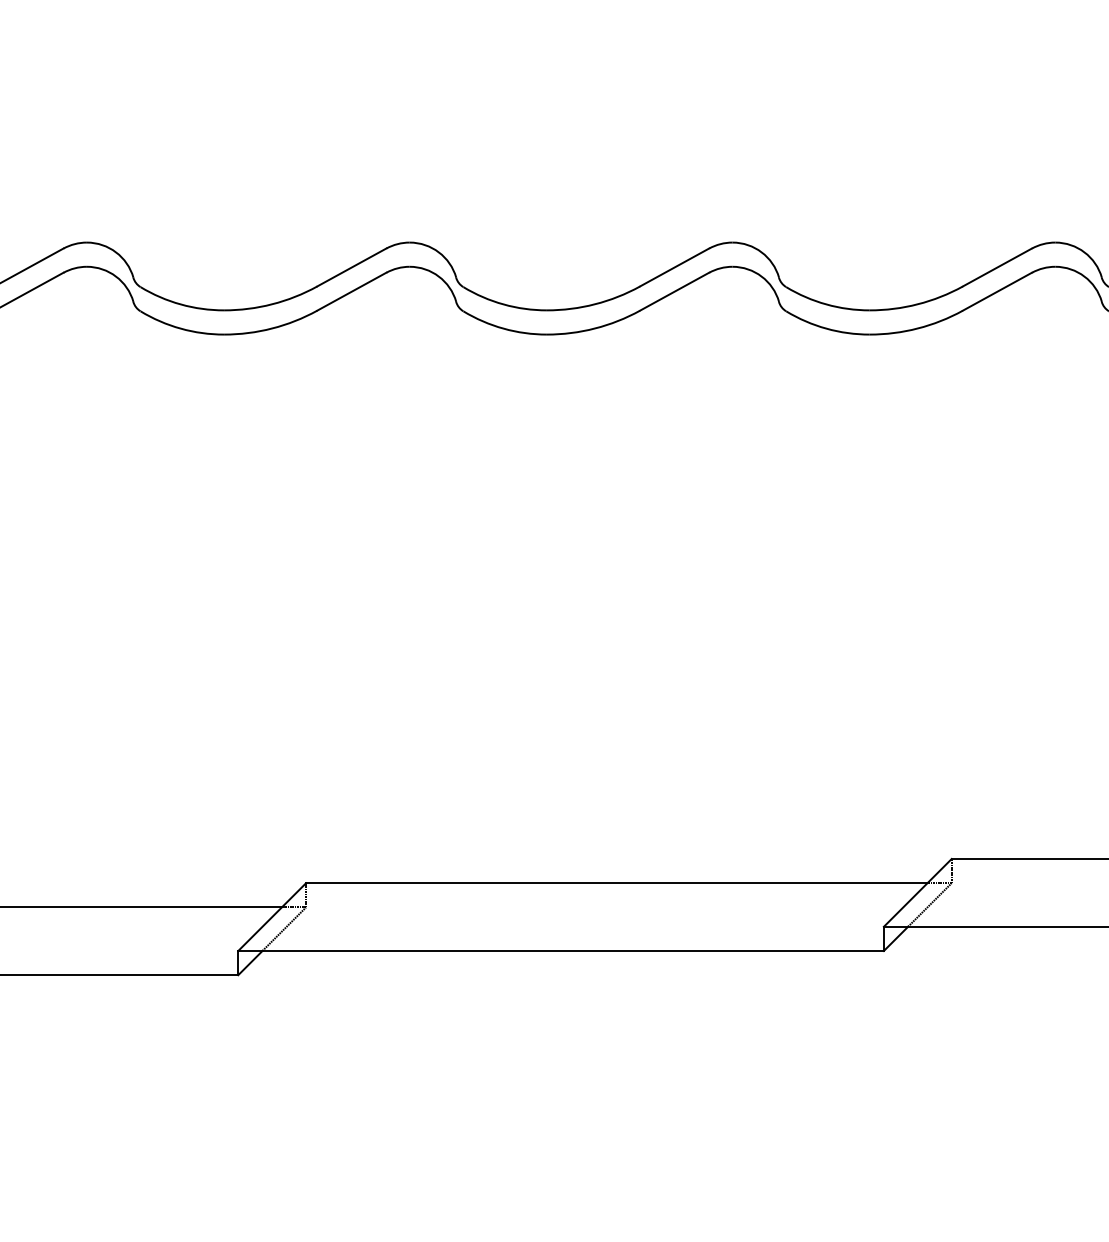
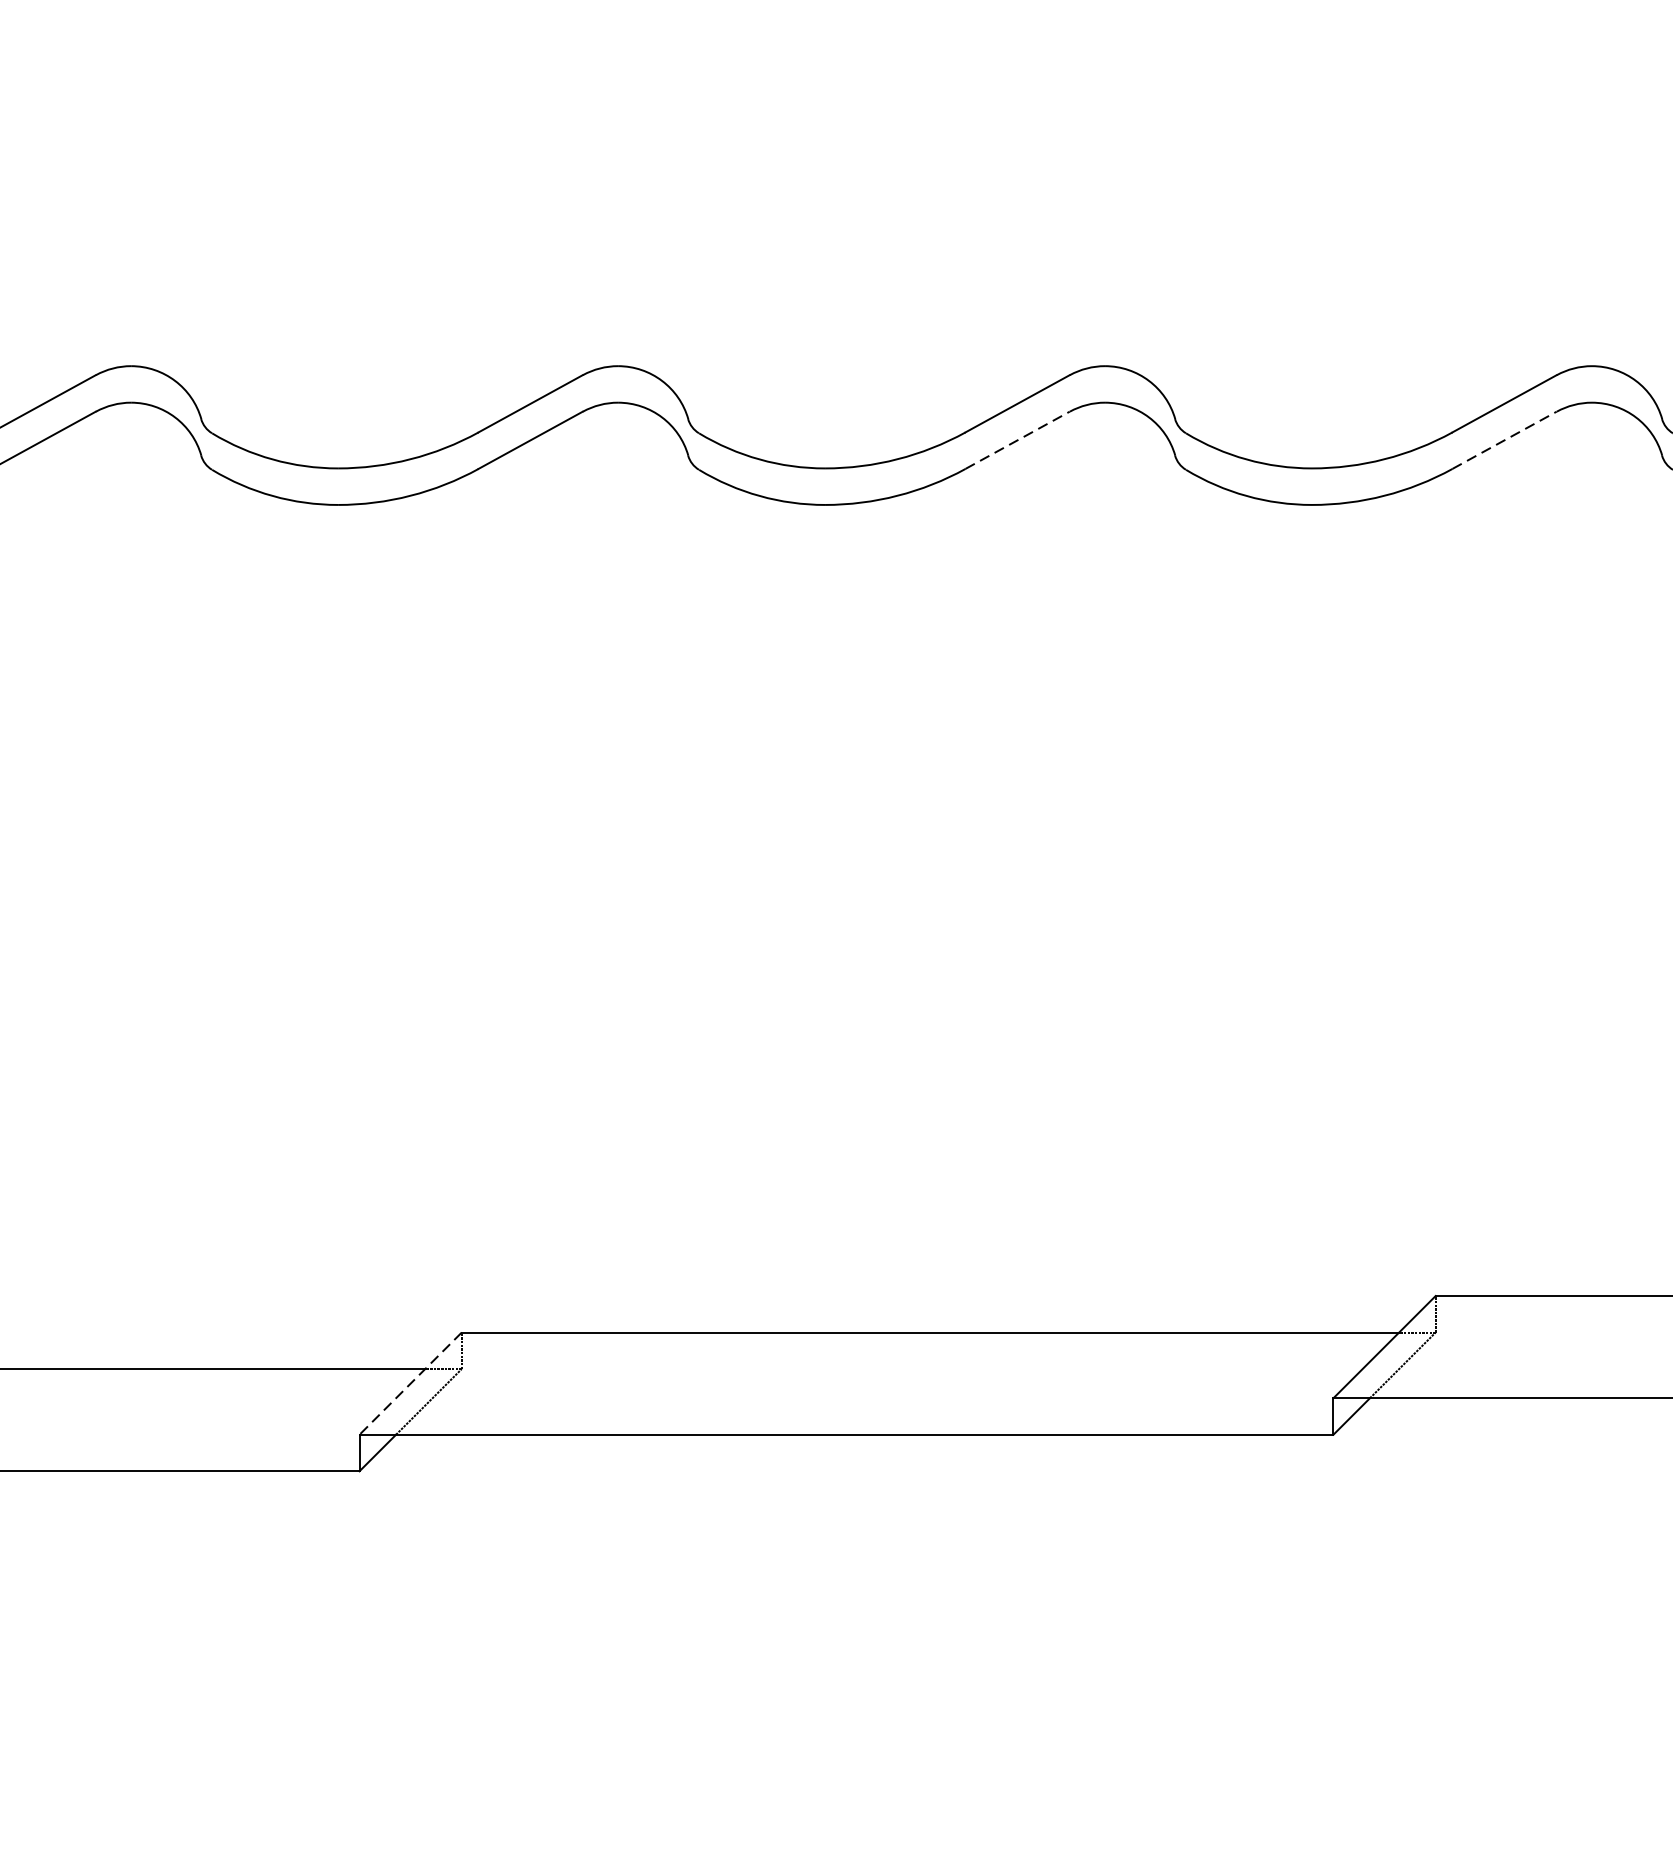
line: (675, 291) -> (1019, 439), solid -> dashed
line: (997, 291) -> (1504, 439), solid -> dashed
line: (272, 917) -> (411, 1384), solid -> dashed

